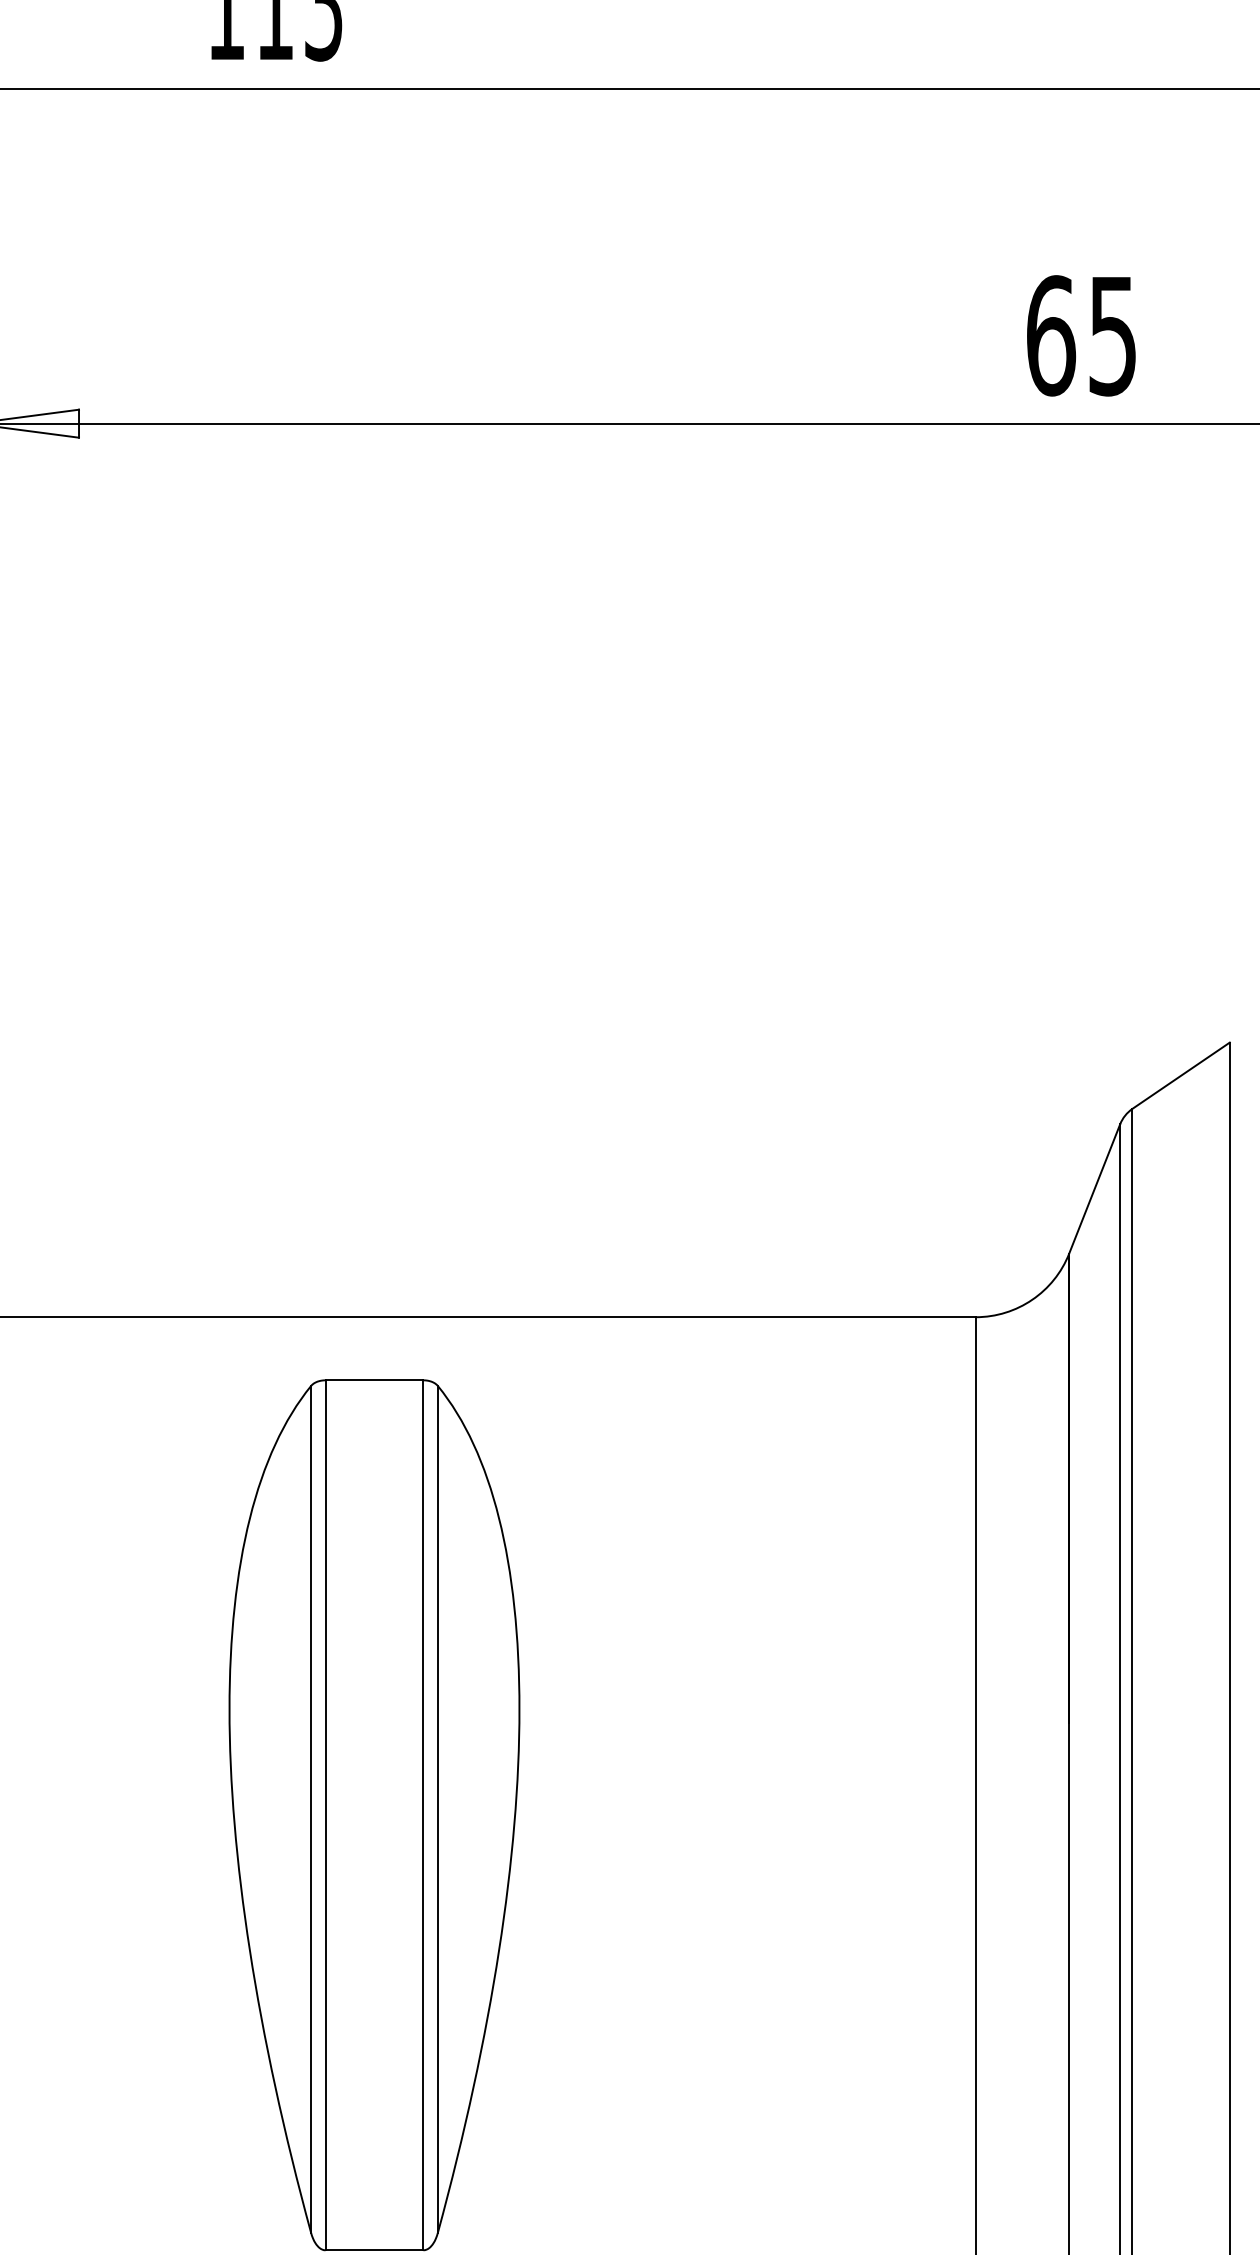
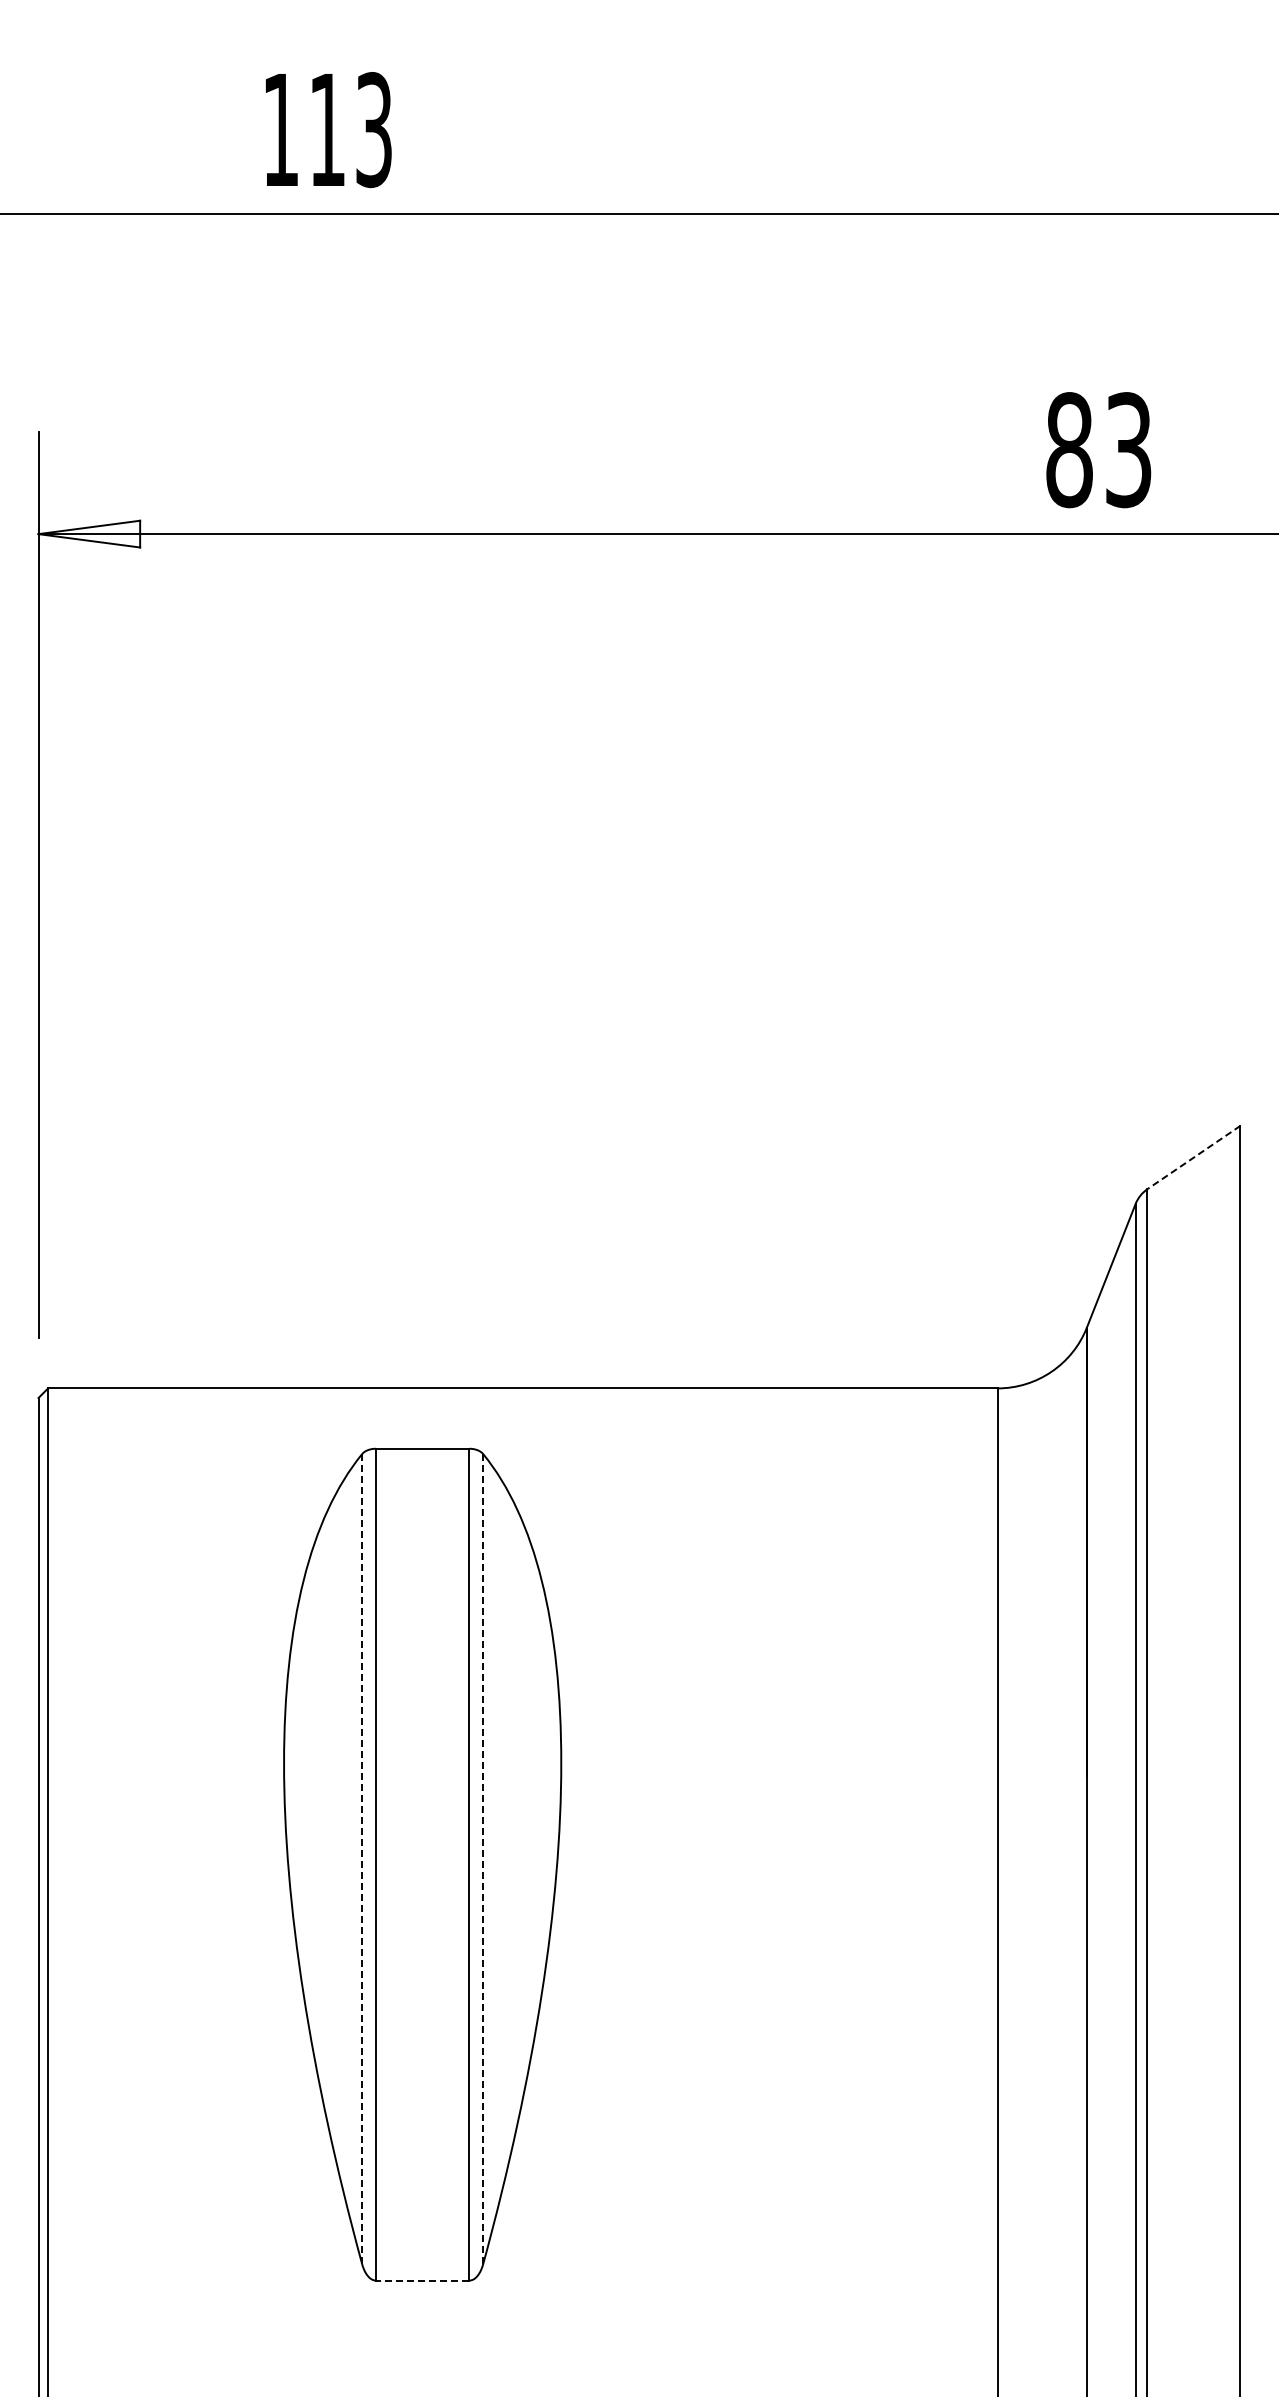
text: (1081, 336) -> (1098, 450), 65 -> 83
line: (1180, 1075) -> (1193, 1157), solid -> dashed
line: (311, 1808) -> (362, 1858), solid -> dashed
line: (438, 1808) -> (483, 1858), solid -> dashed
line: (374, 2250) -> (422, 2280), solid -> dashed

